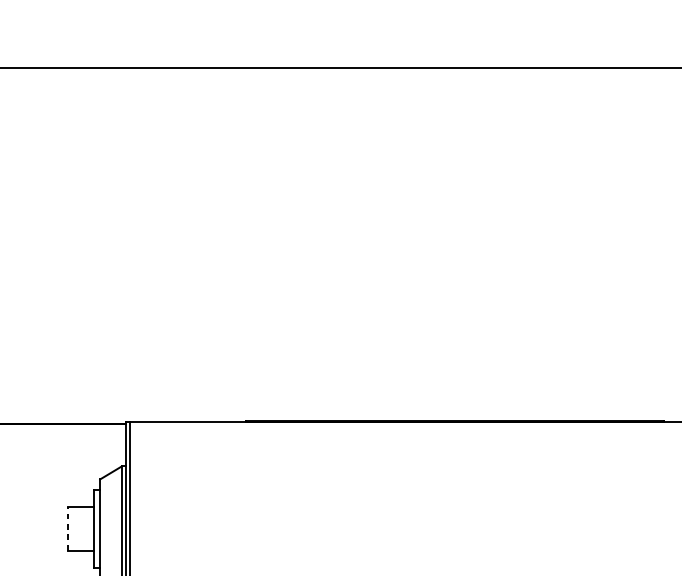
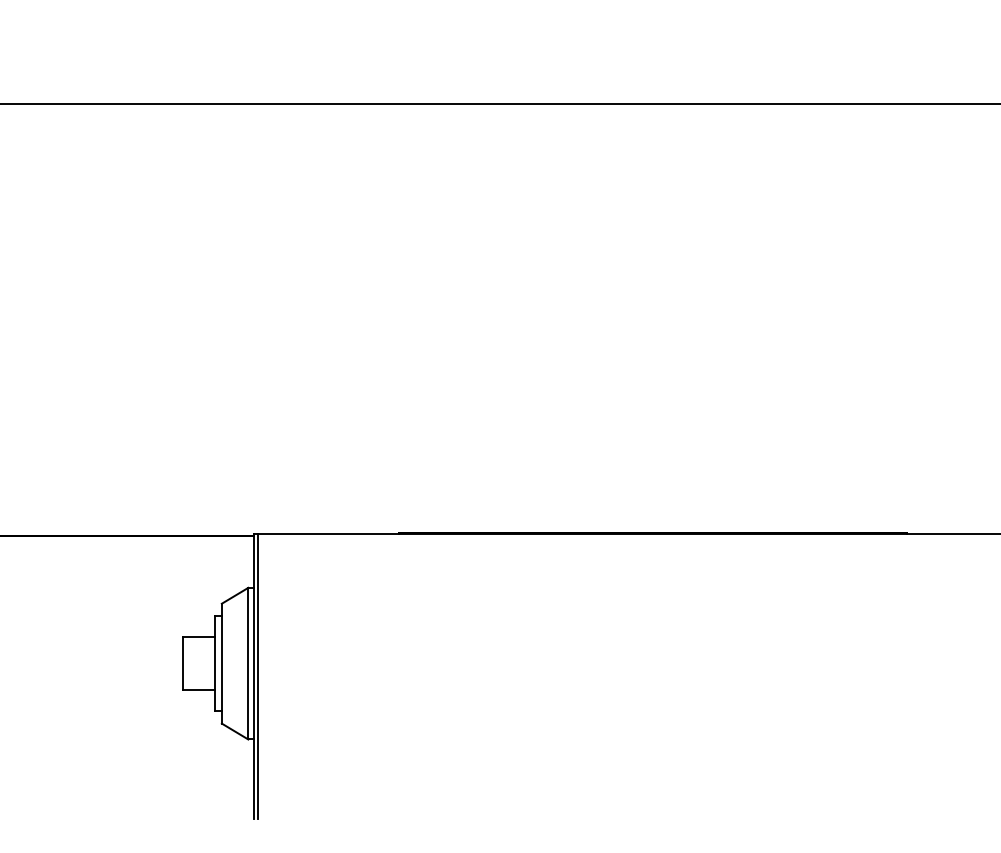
line: (68, 528) -> (183, 663), dashed -> solid

